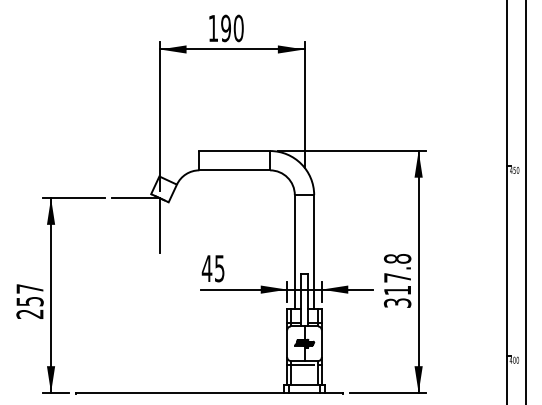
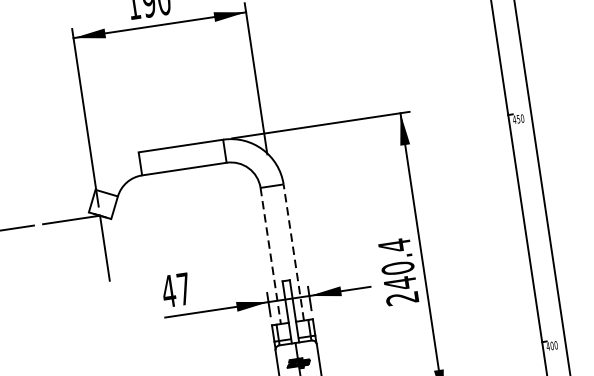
line: (314, 251) -> (294, 251), solid -> dashed
line: (294, 252) -> (270, 256), solid -> dashed
text: (219, 268) -> (183, 288), 45 -> 47
text: (397, 280) -> (398, 271), 317.8 -> 240.4

